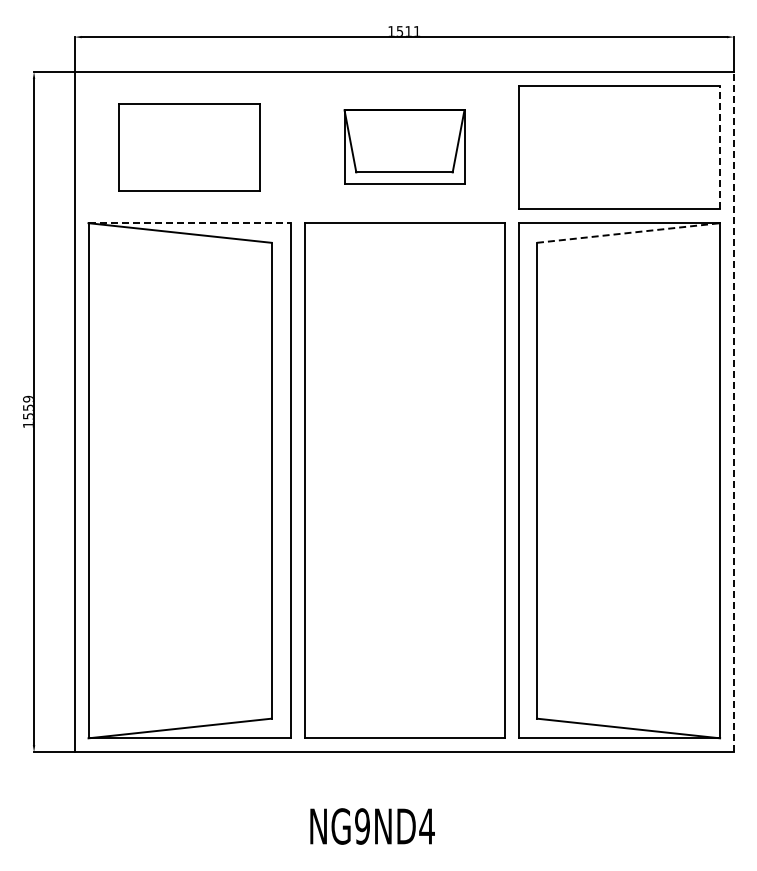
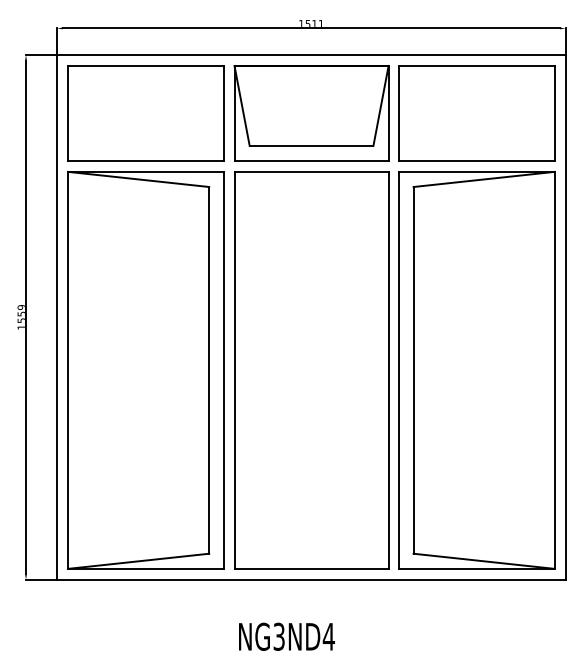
part: (404, 146) -> (311, 112), size x1.67
part: (189, 147) -> (145, 113), size x1.43
line: (720, 147) -> (555, 113), dashed -> solid
line: (190, 223) -> (146, 172), dashed -> solid
line: (629, 232) -> (484, 179), dashed -> solid
line: (734, 411) -> (565, 317), dashed -> solid
text: (362, 826) -> (279, 636), NG9ND4 -> NG3ND4

